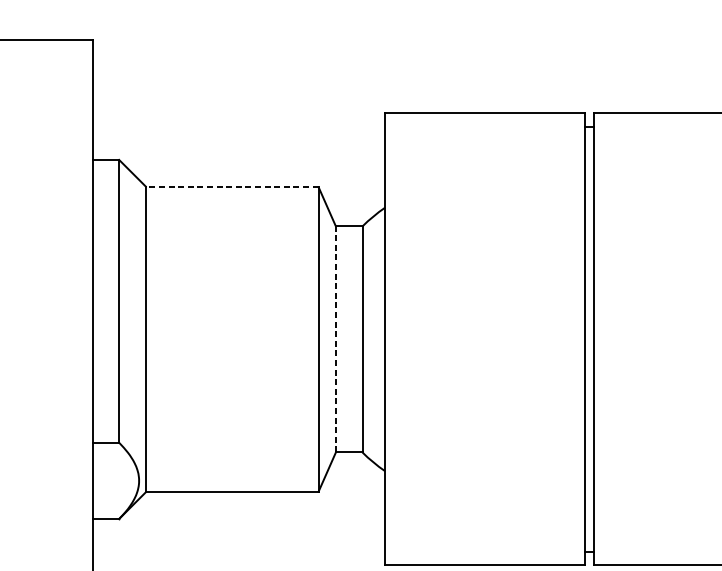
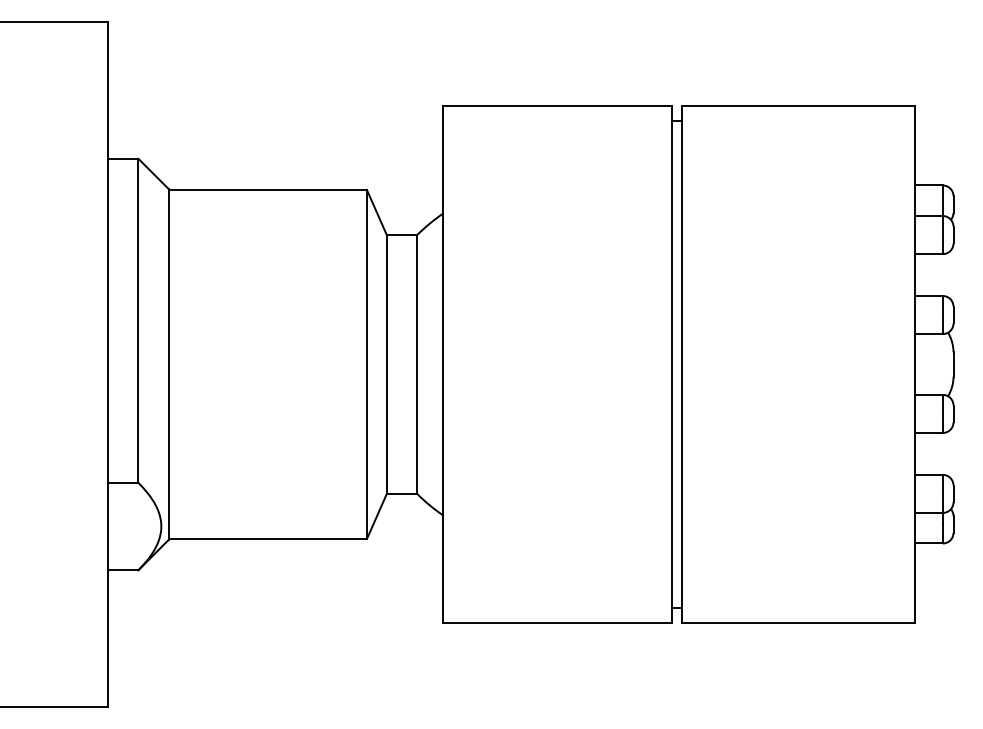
line: (231, 187) -> (267, 190), dashed -> solid
line: (335, 339) -> (386, 364), dashed -> solid

